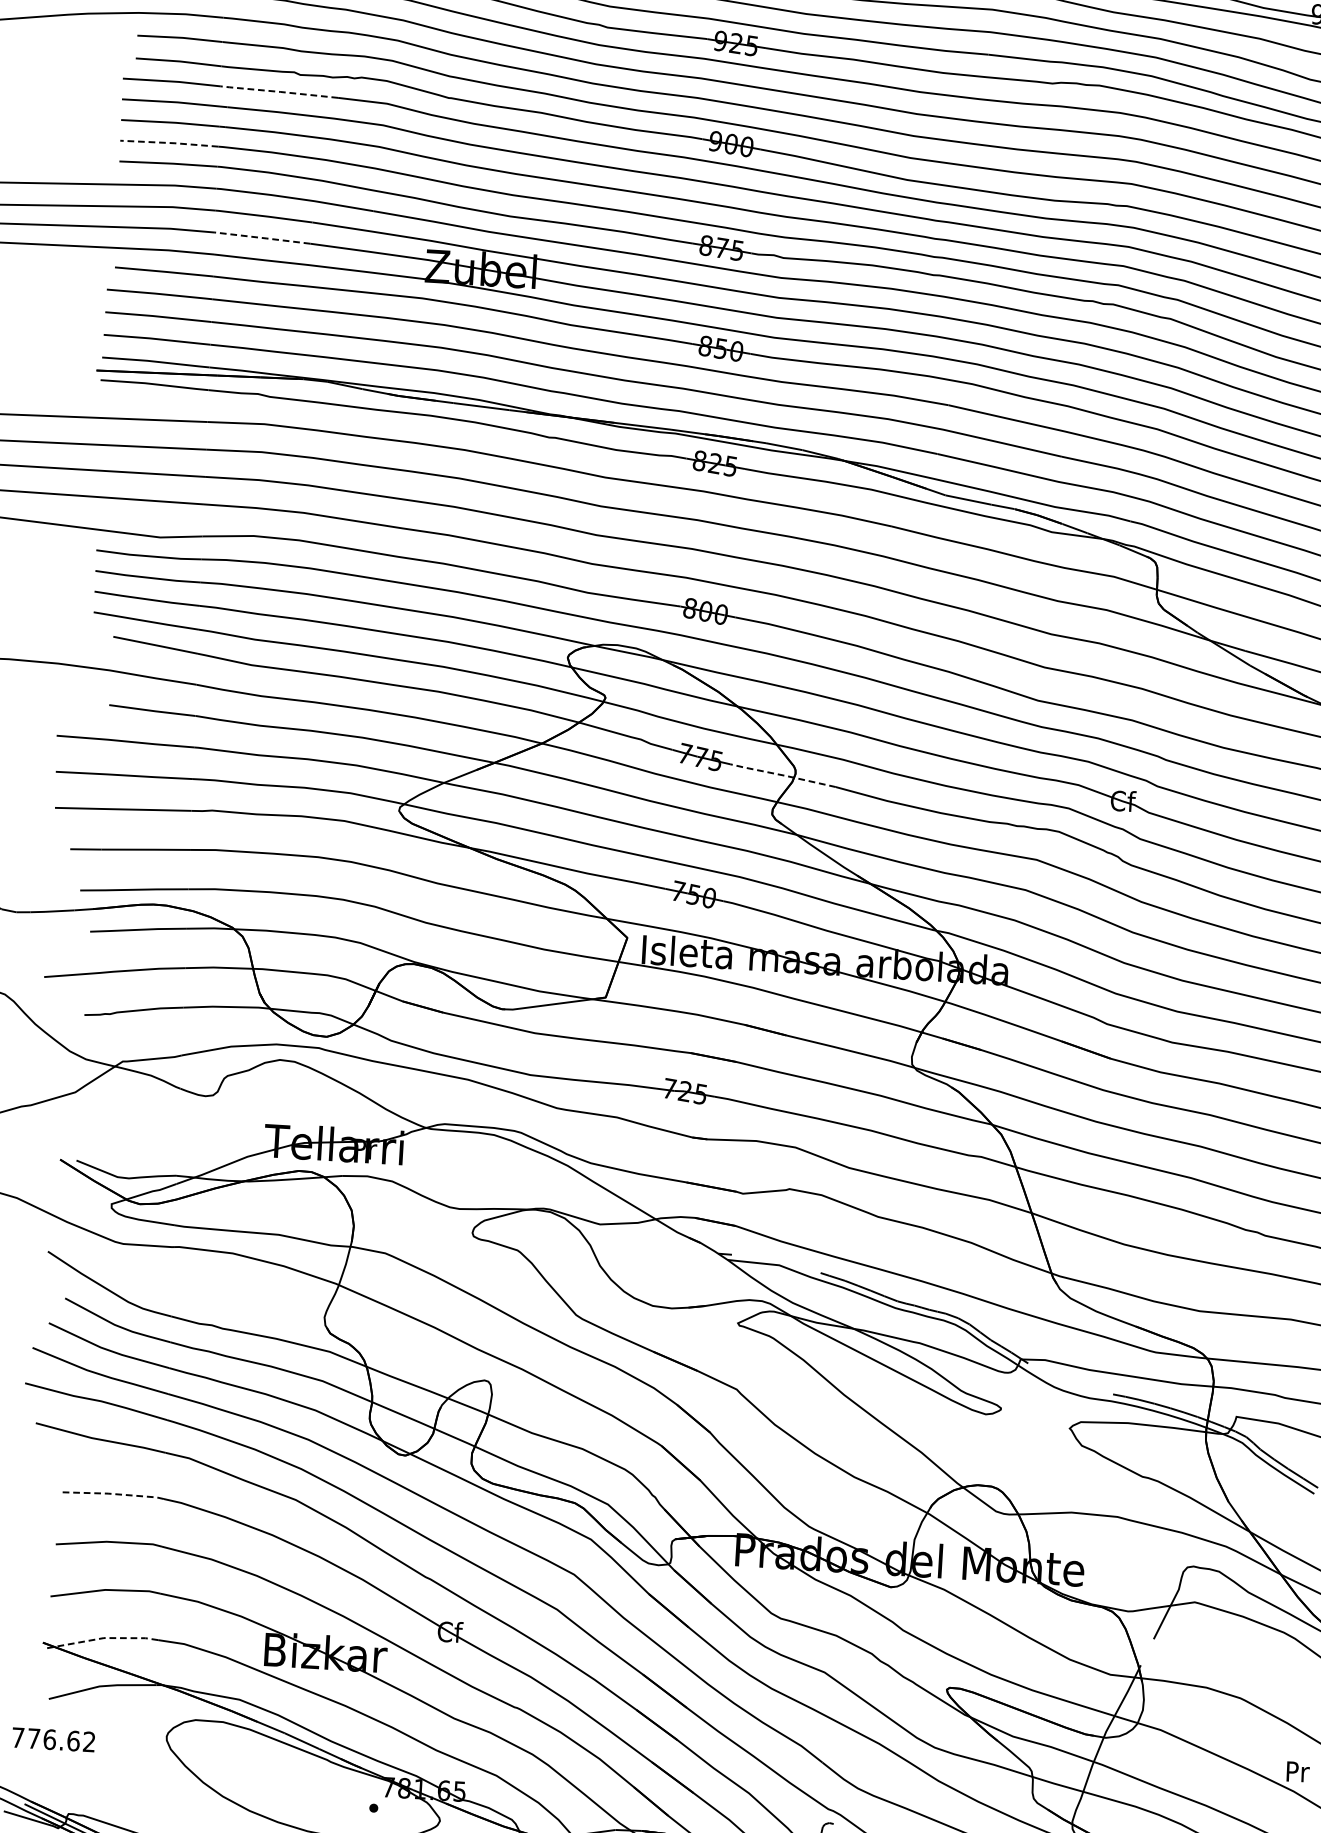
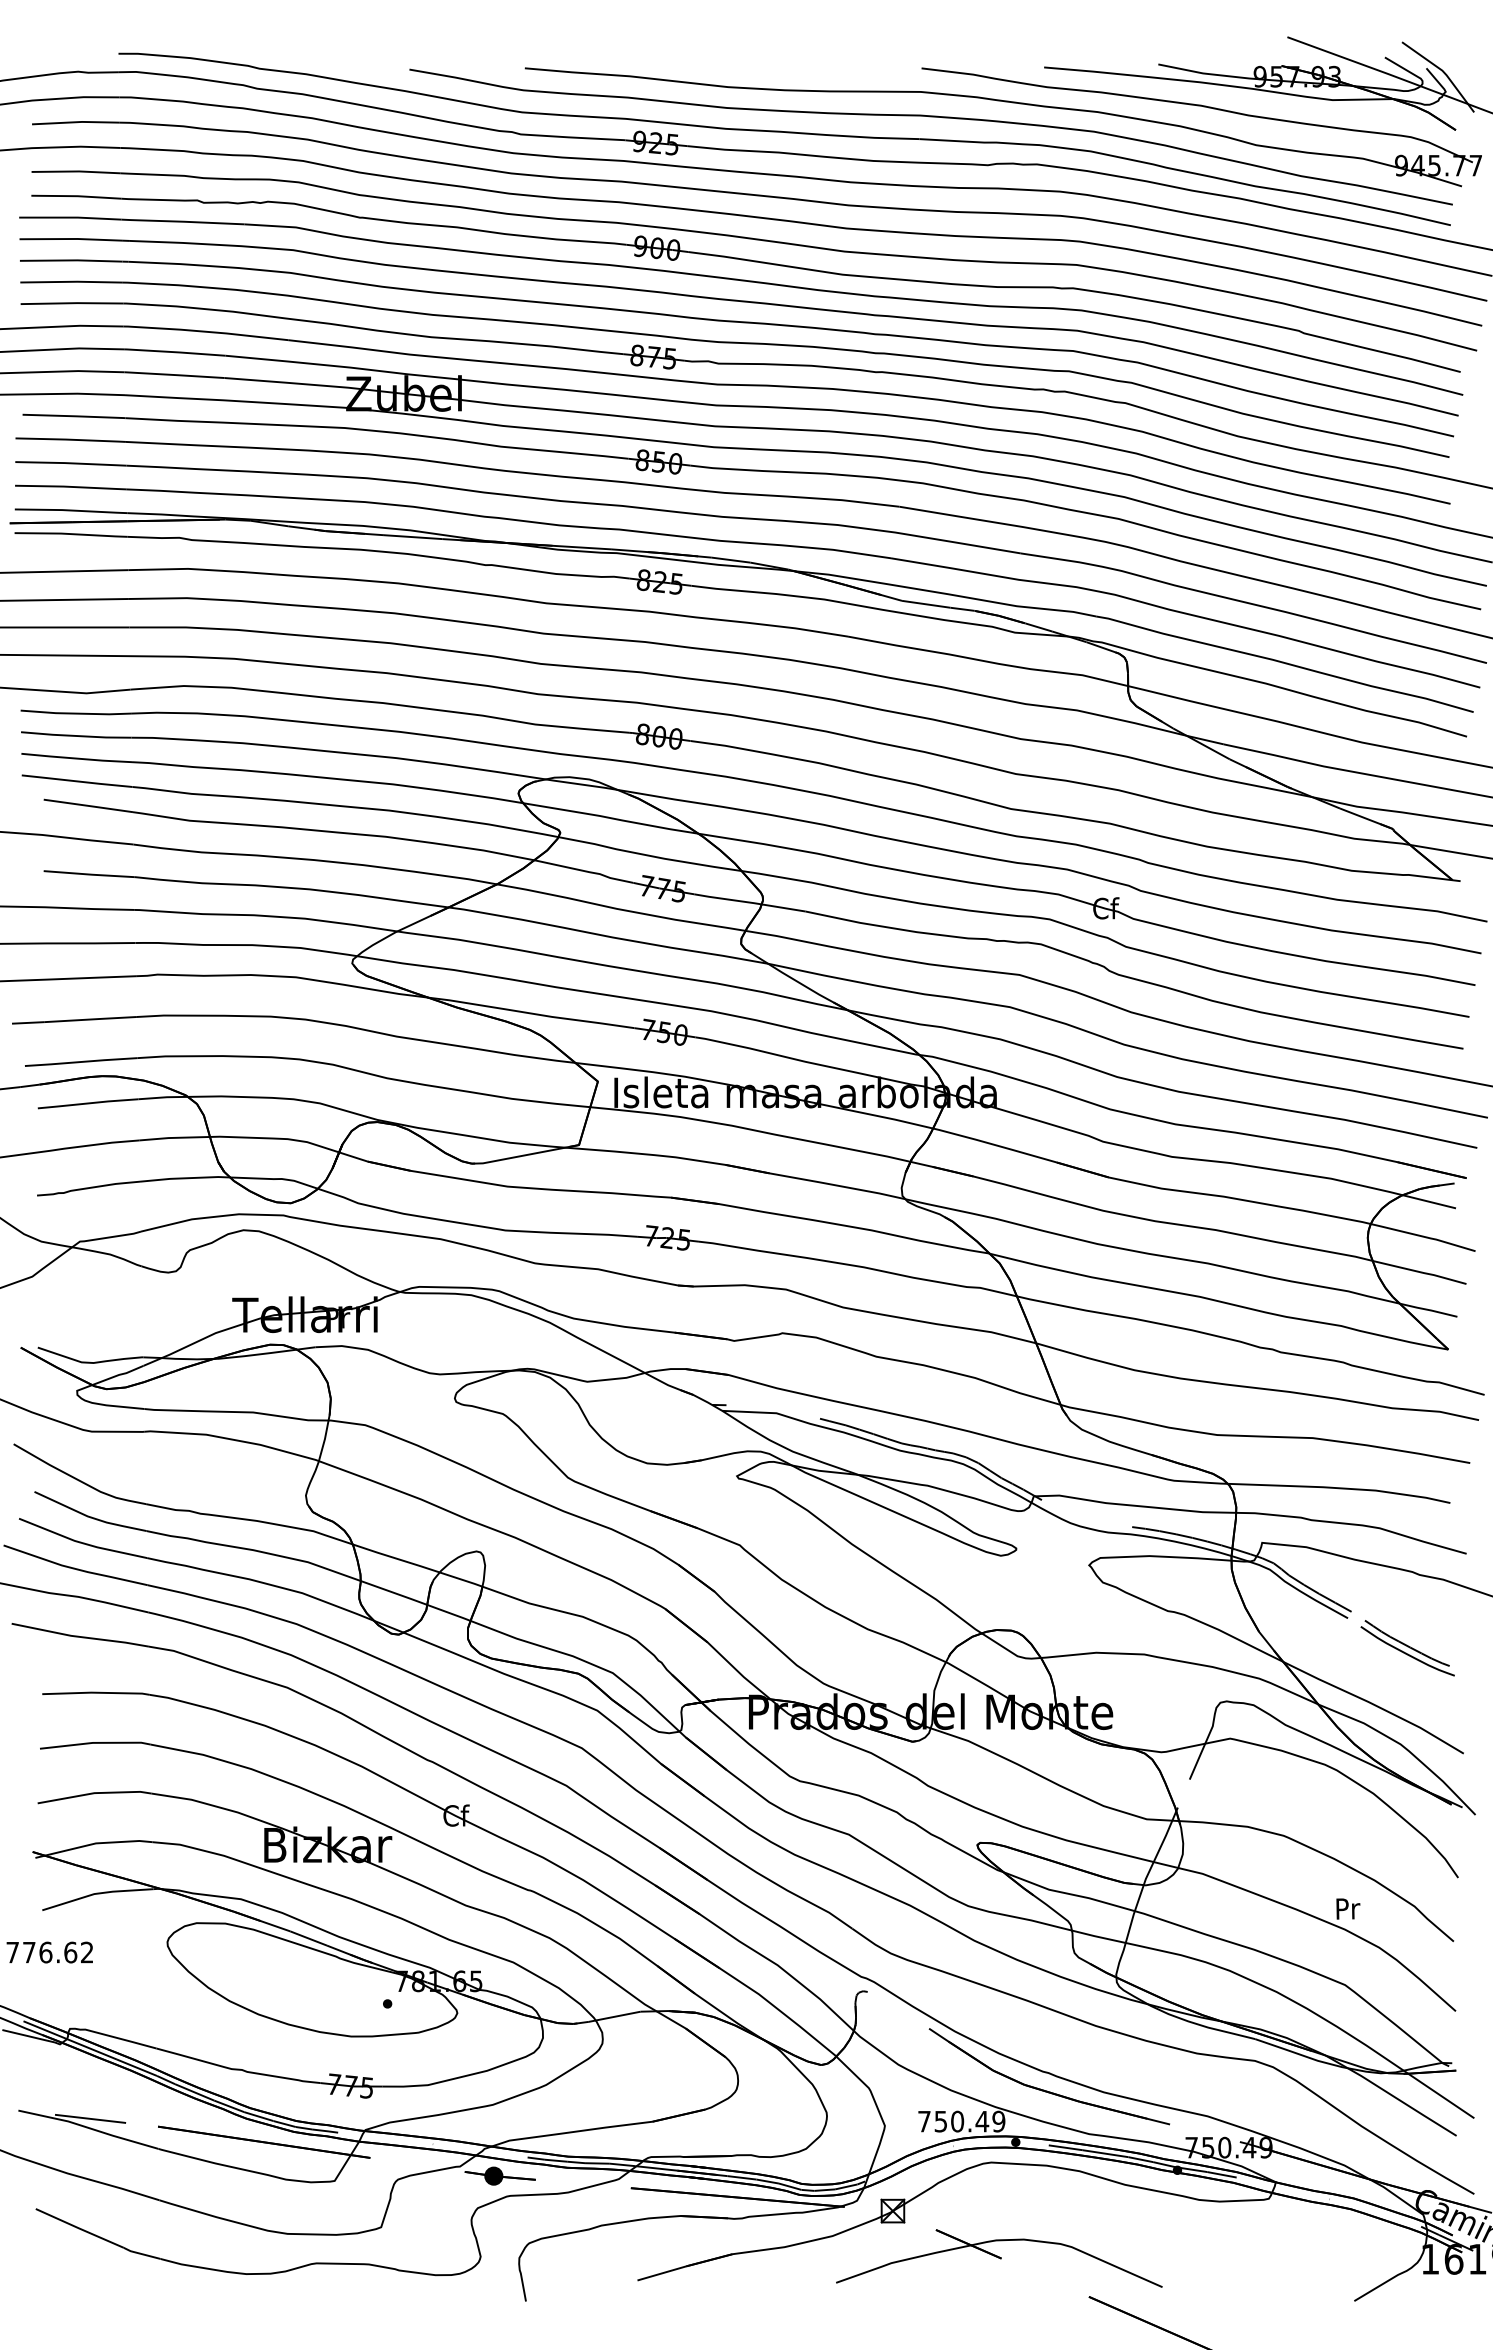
line: (278, 91) -> (182, 221), dashed -> solid
line: (169, 142) -> (71, 281), dashed -> solid
line: (262, 238) -> (174, 375), dashed -> solid
line: (783, 775) -> (750, 902), dashed -> solid
line: (112, 1493) -> (95, 1692), dashed -> solid
line: (102, 1638) -> (94, 1843), dashed -> solid

